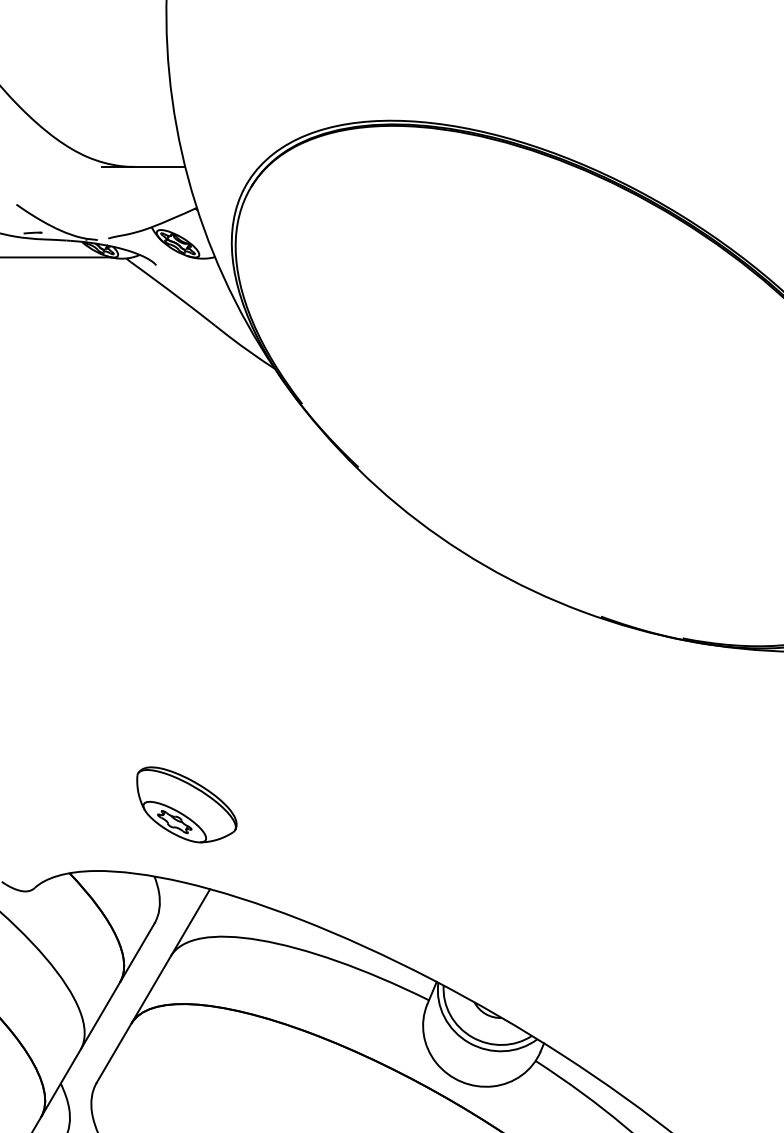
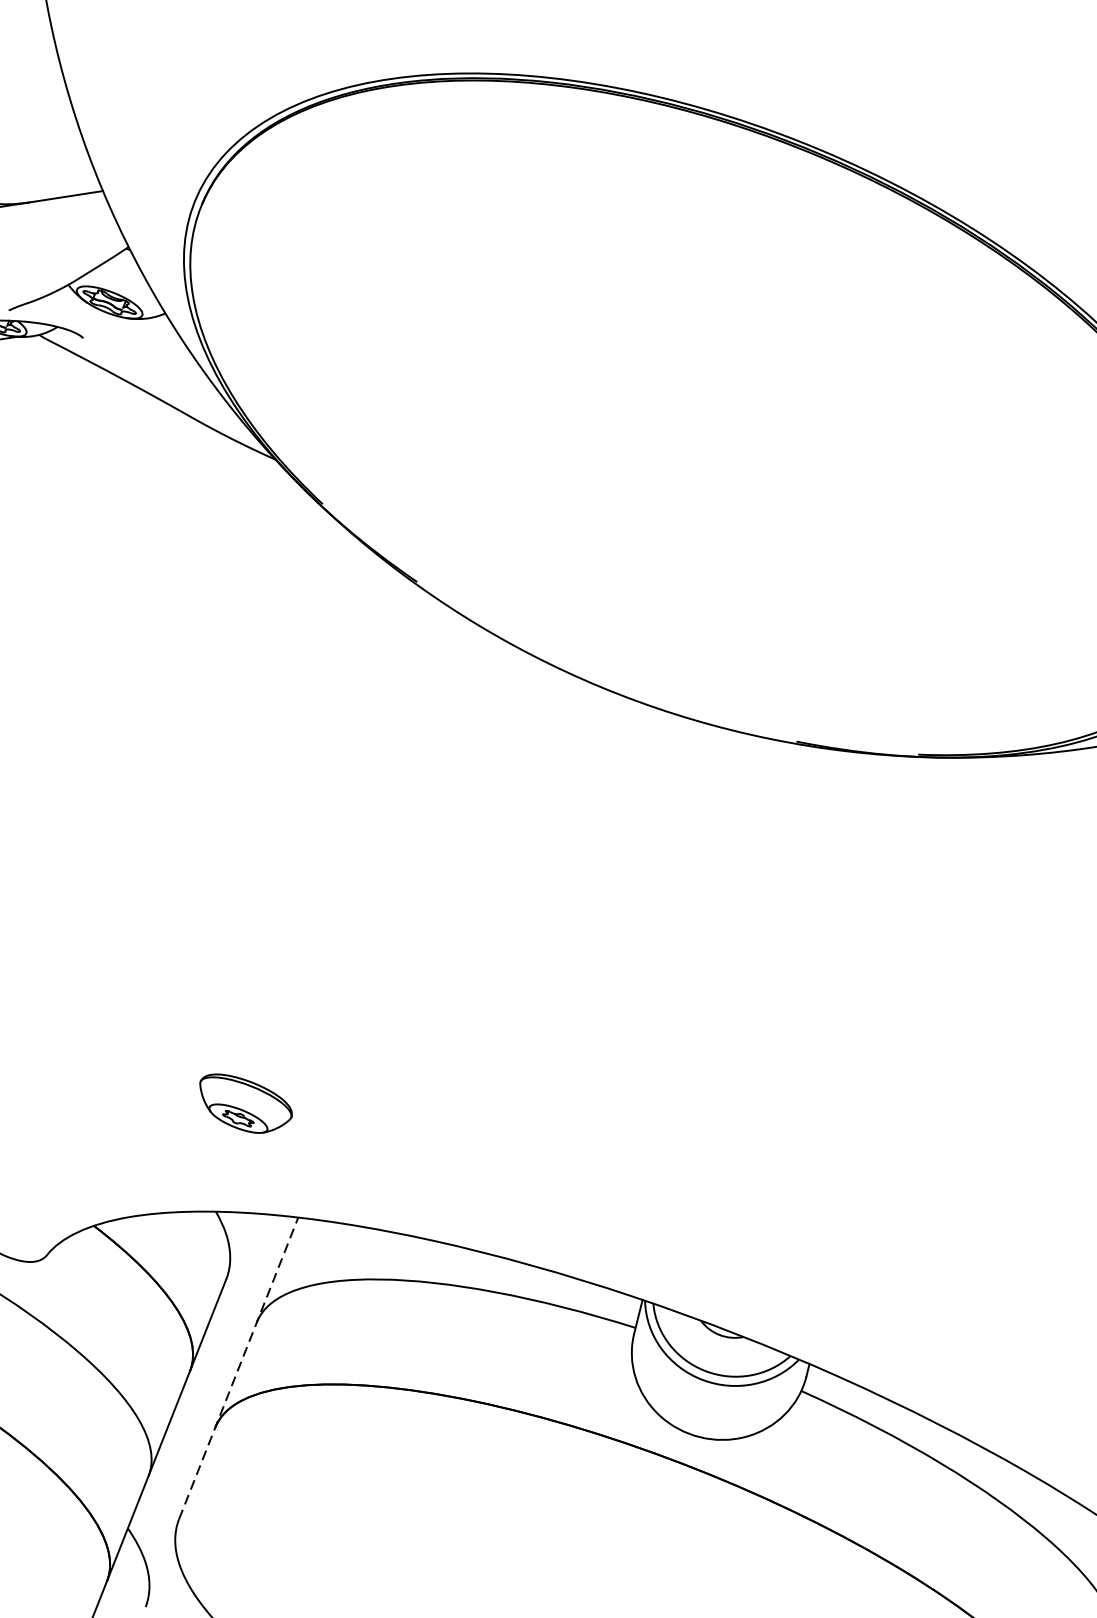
part: (186, 804) -> (245, 1101), size x0.6
line: (153, 985) -> (238, 1367), solid -> dashed

